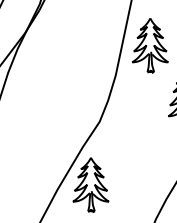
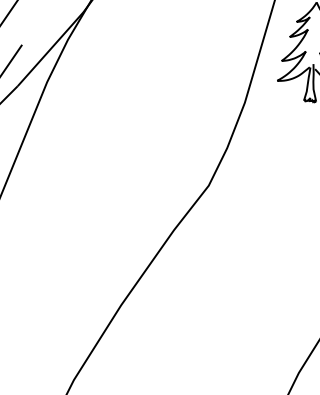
part: (90, 184) -> (182, 300), removed

